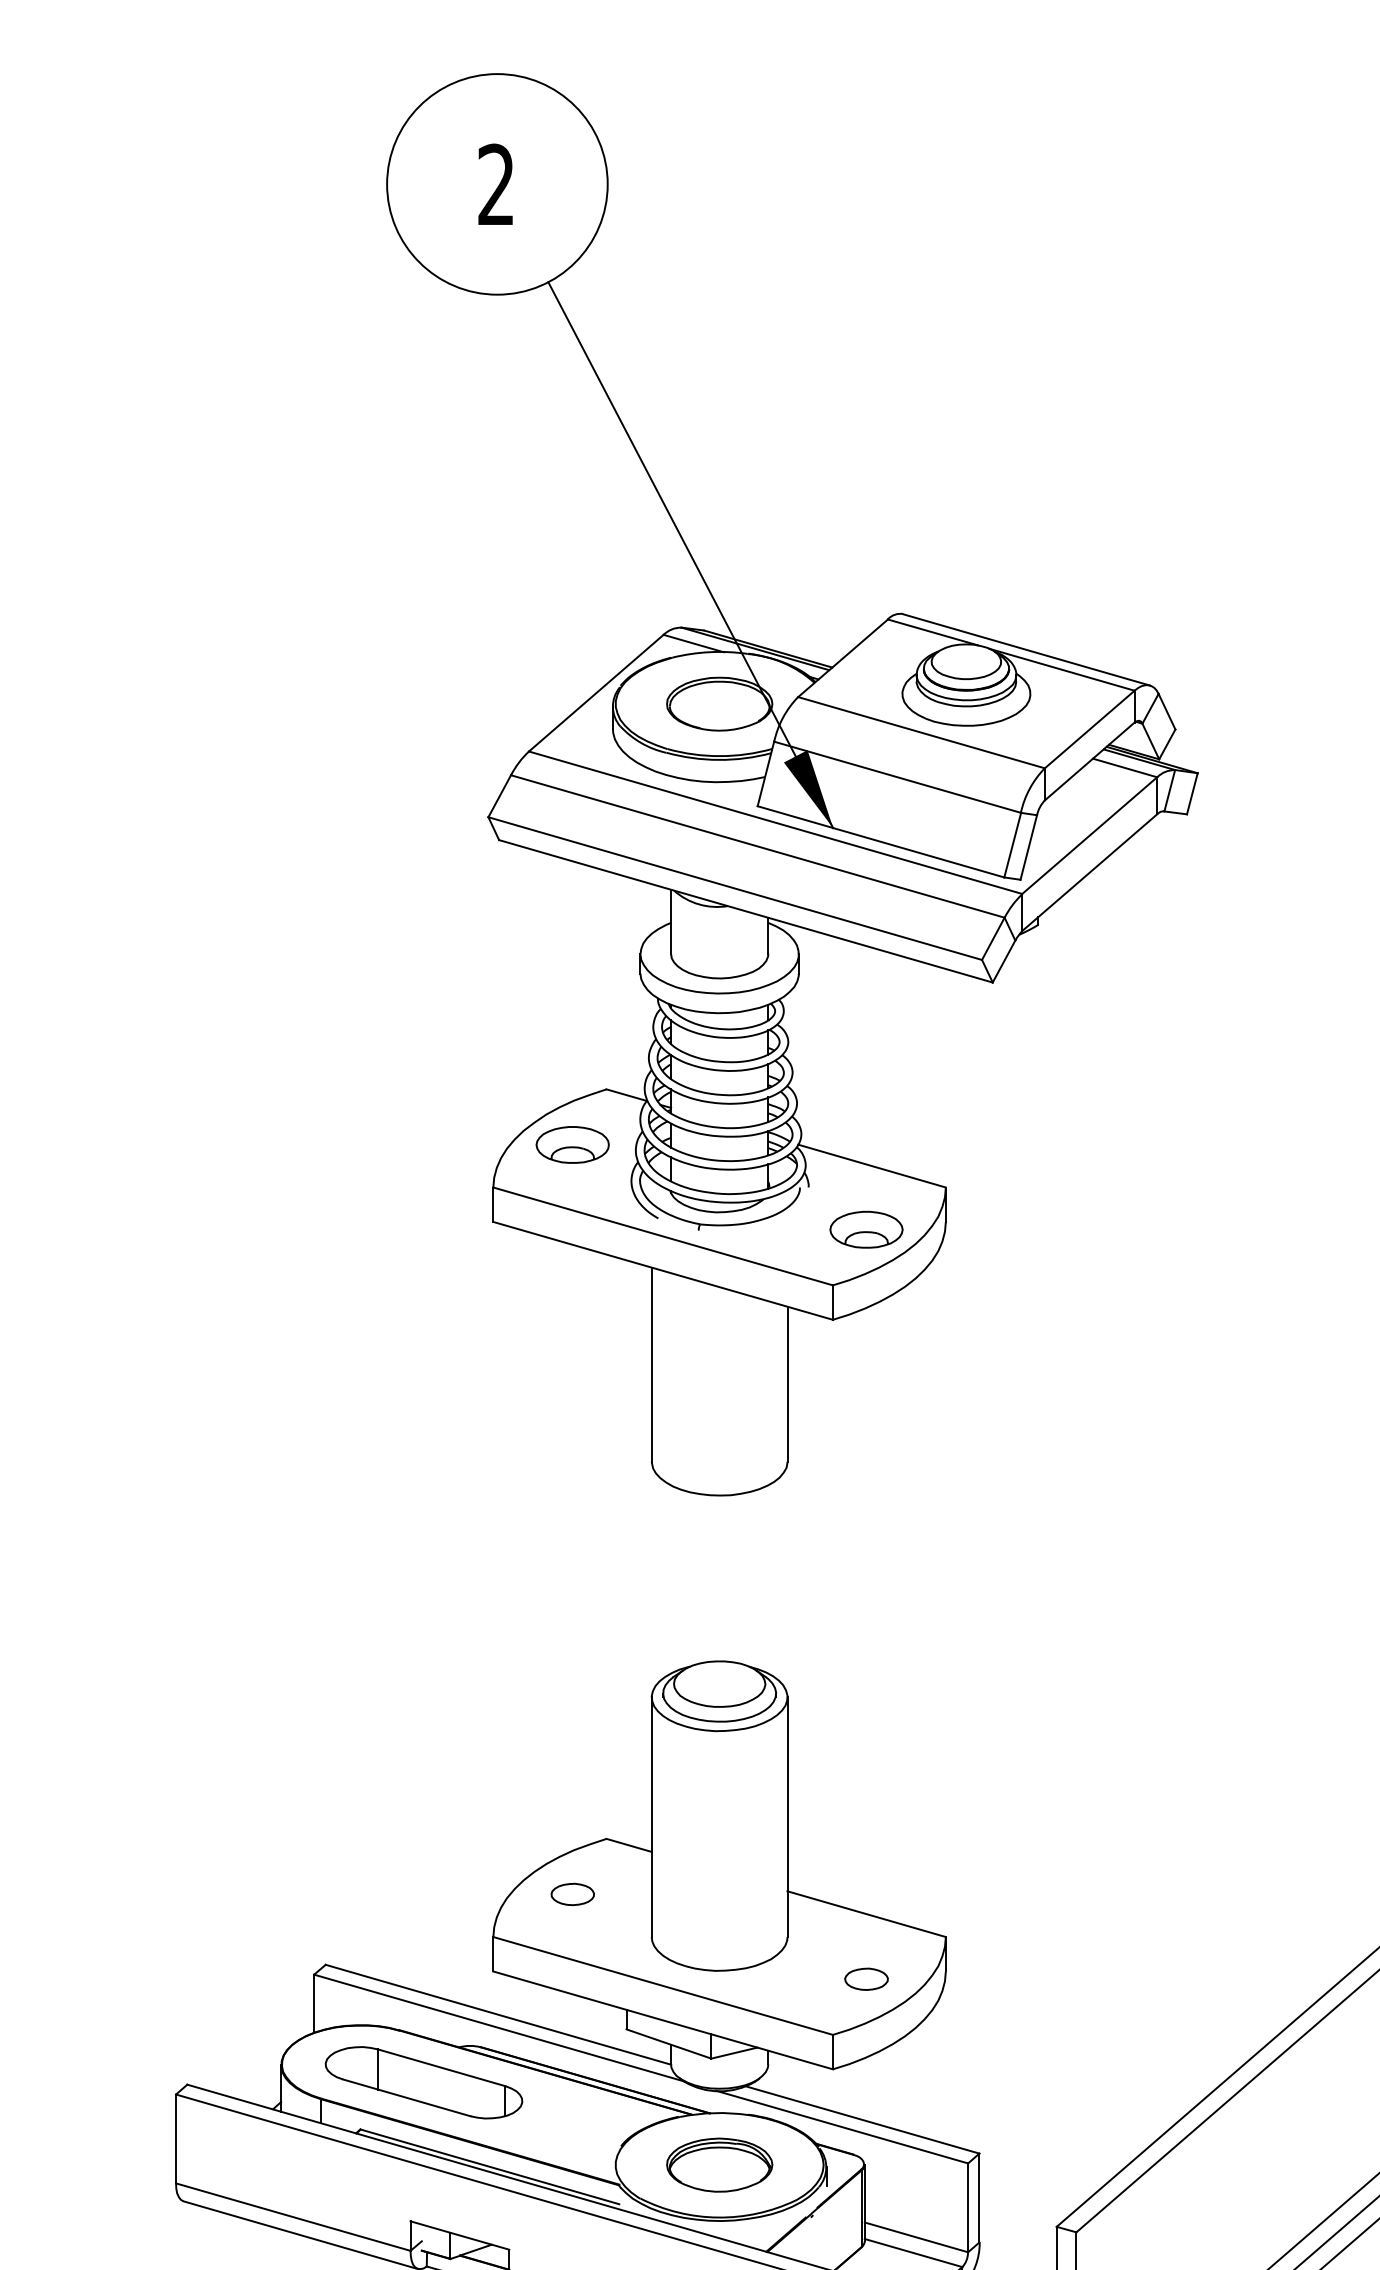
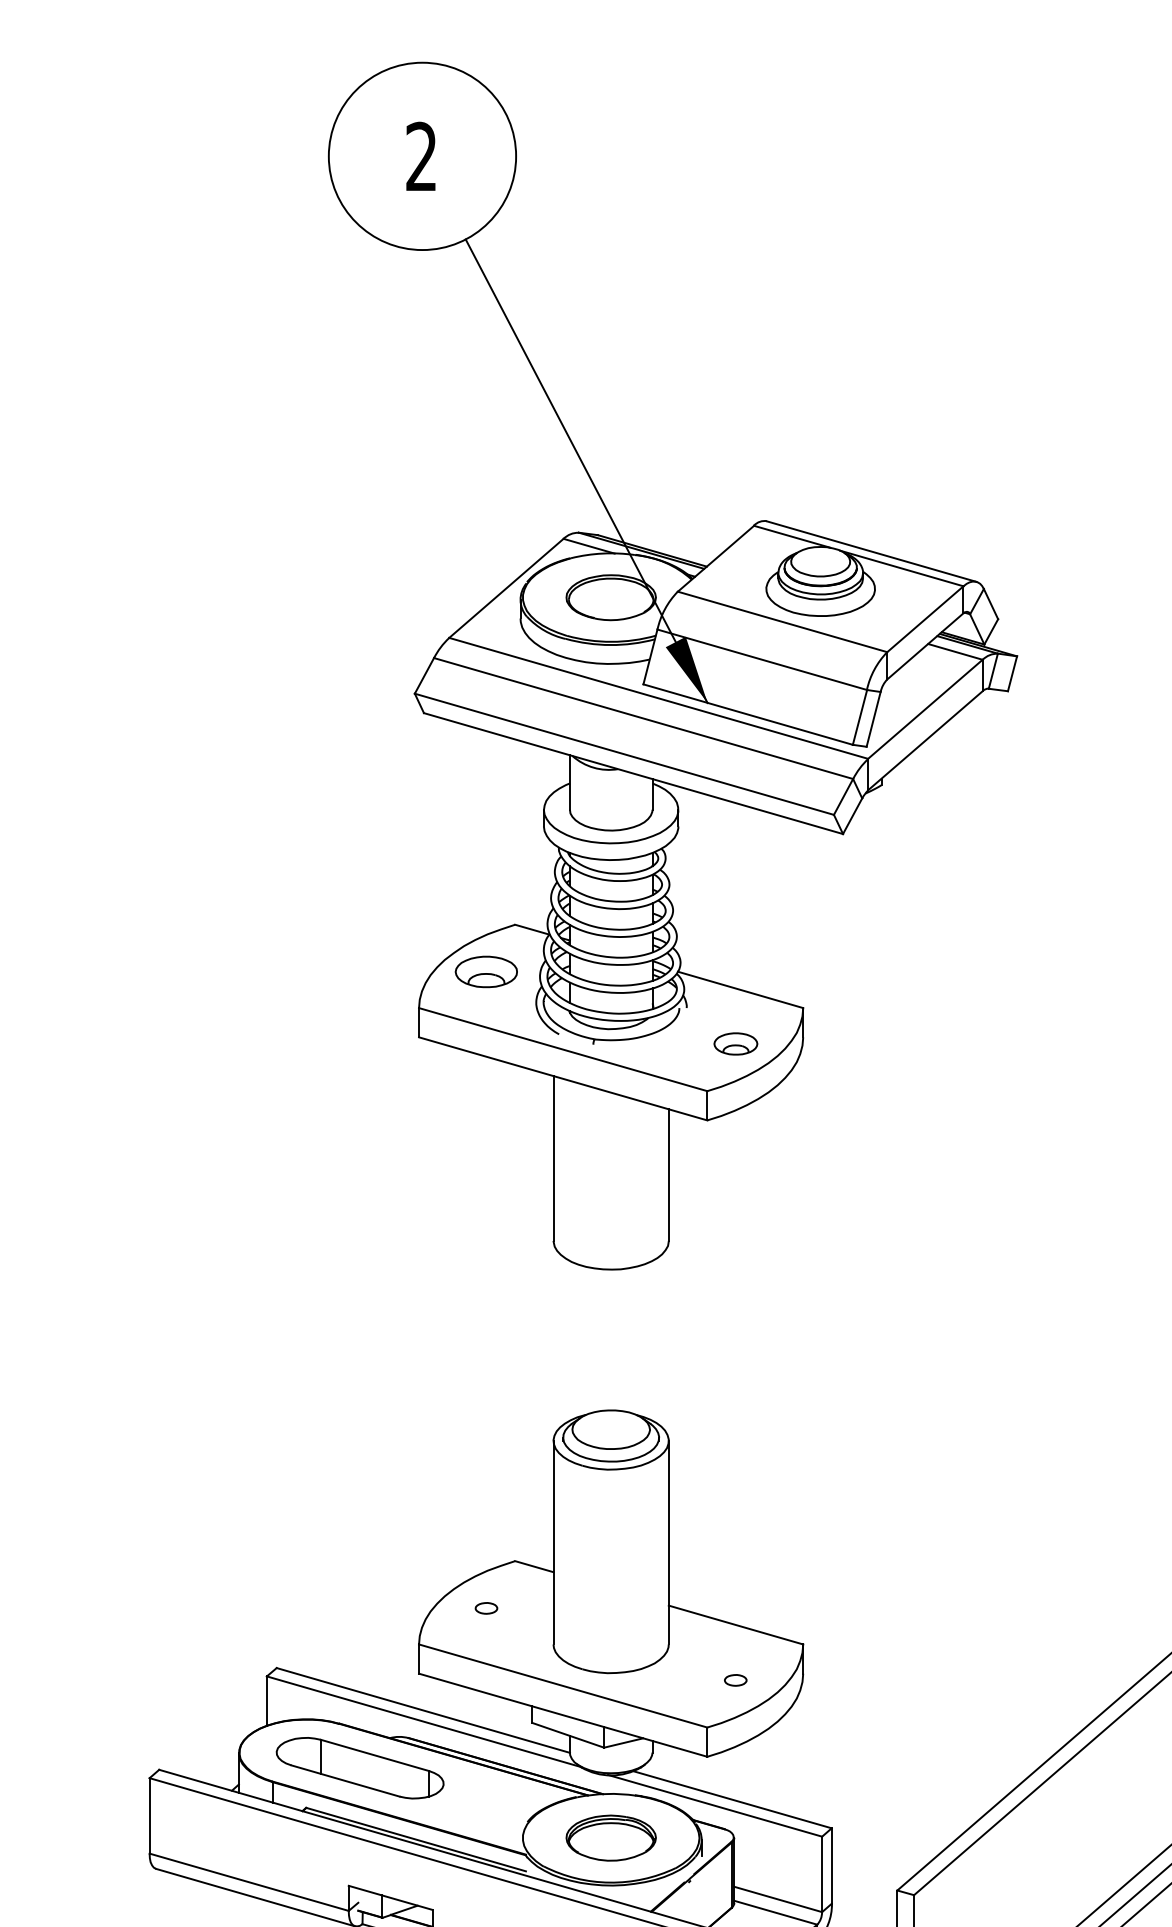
part: (866, 1229) -> (735, 1043), size x0.7
part: (572, 1894) -> (486, 1608), size x0.6
part: (866, 1979) -> (735, 1680), size x0.6

